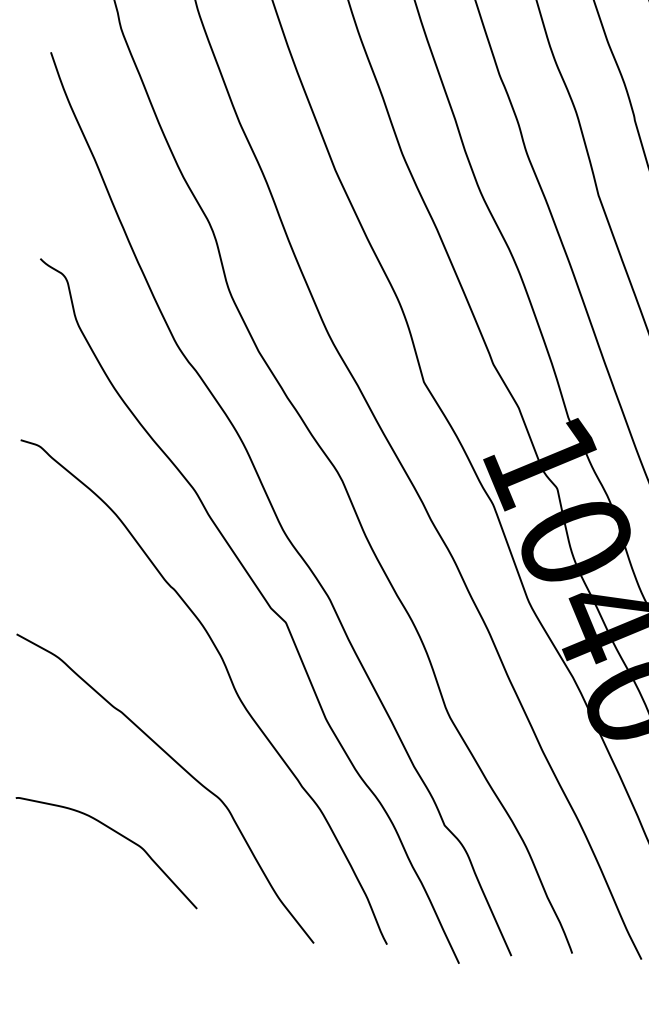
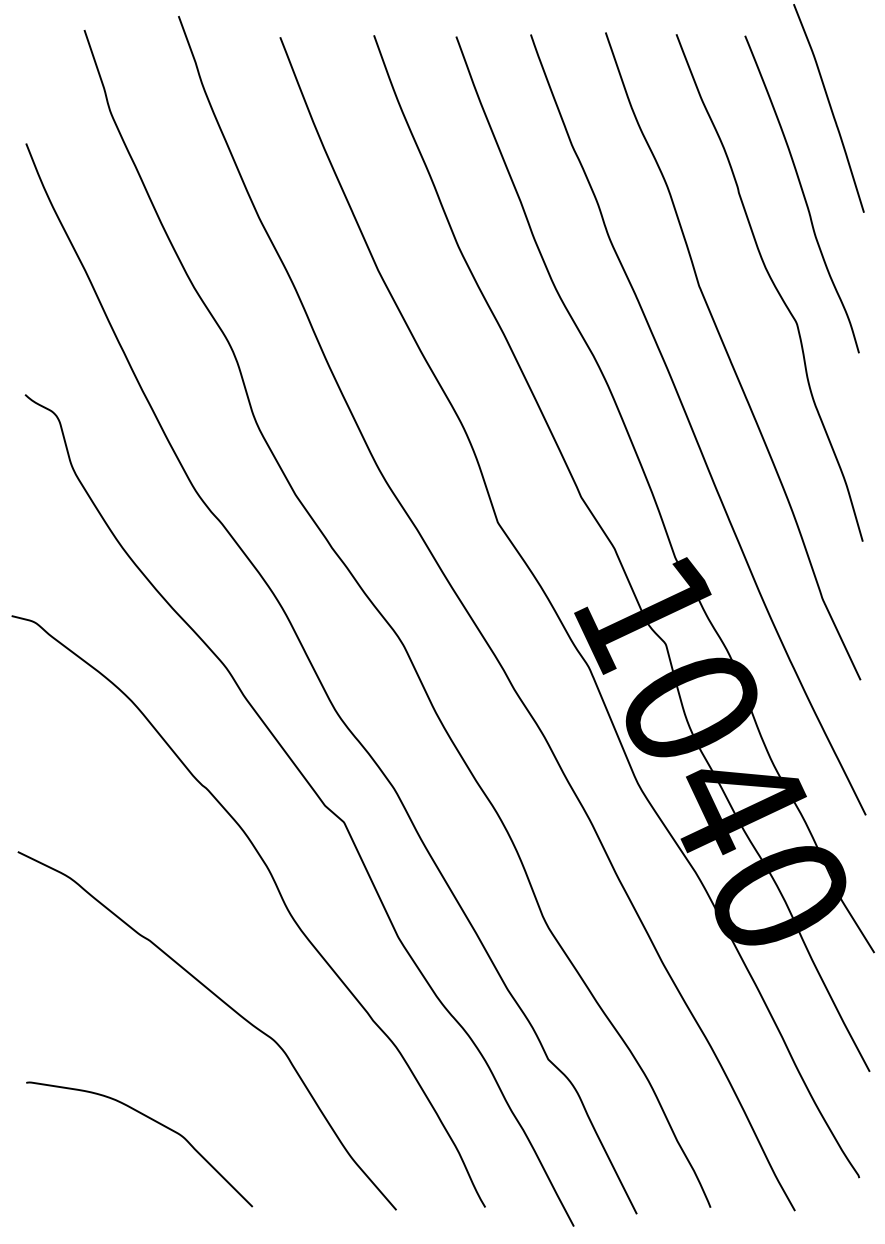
curve: (118, 834) -> (153, 1121), moved

